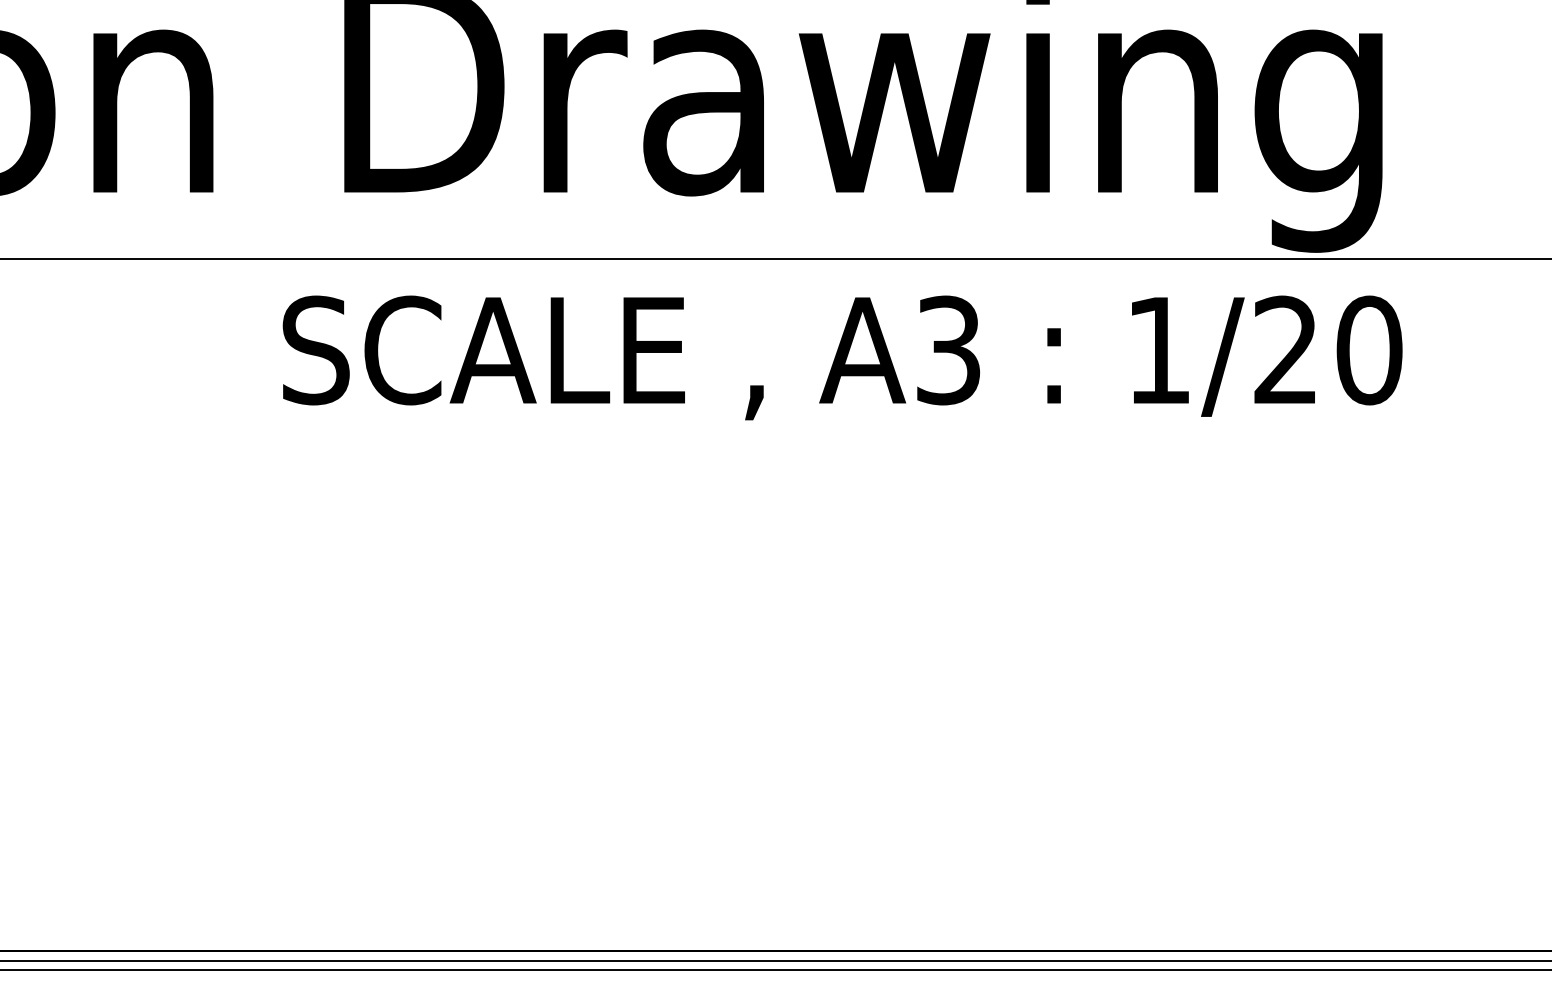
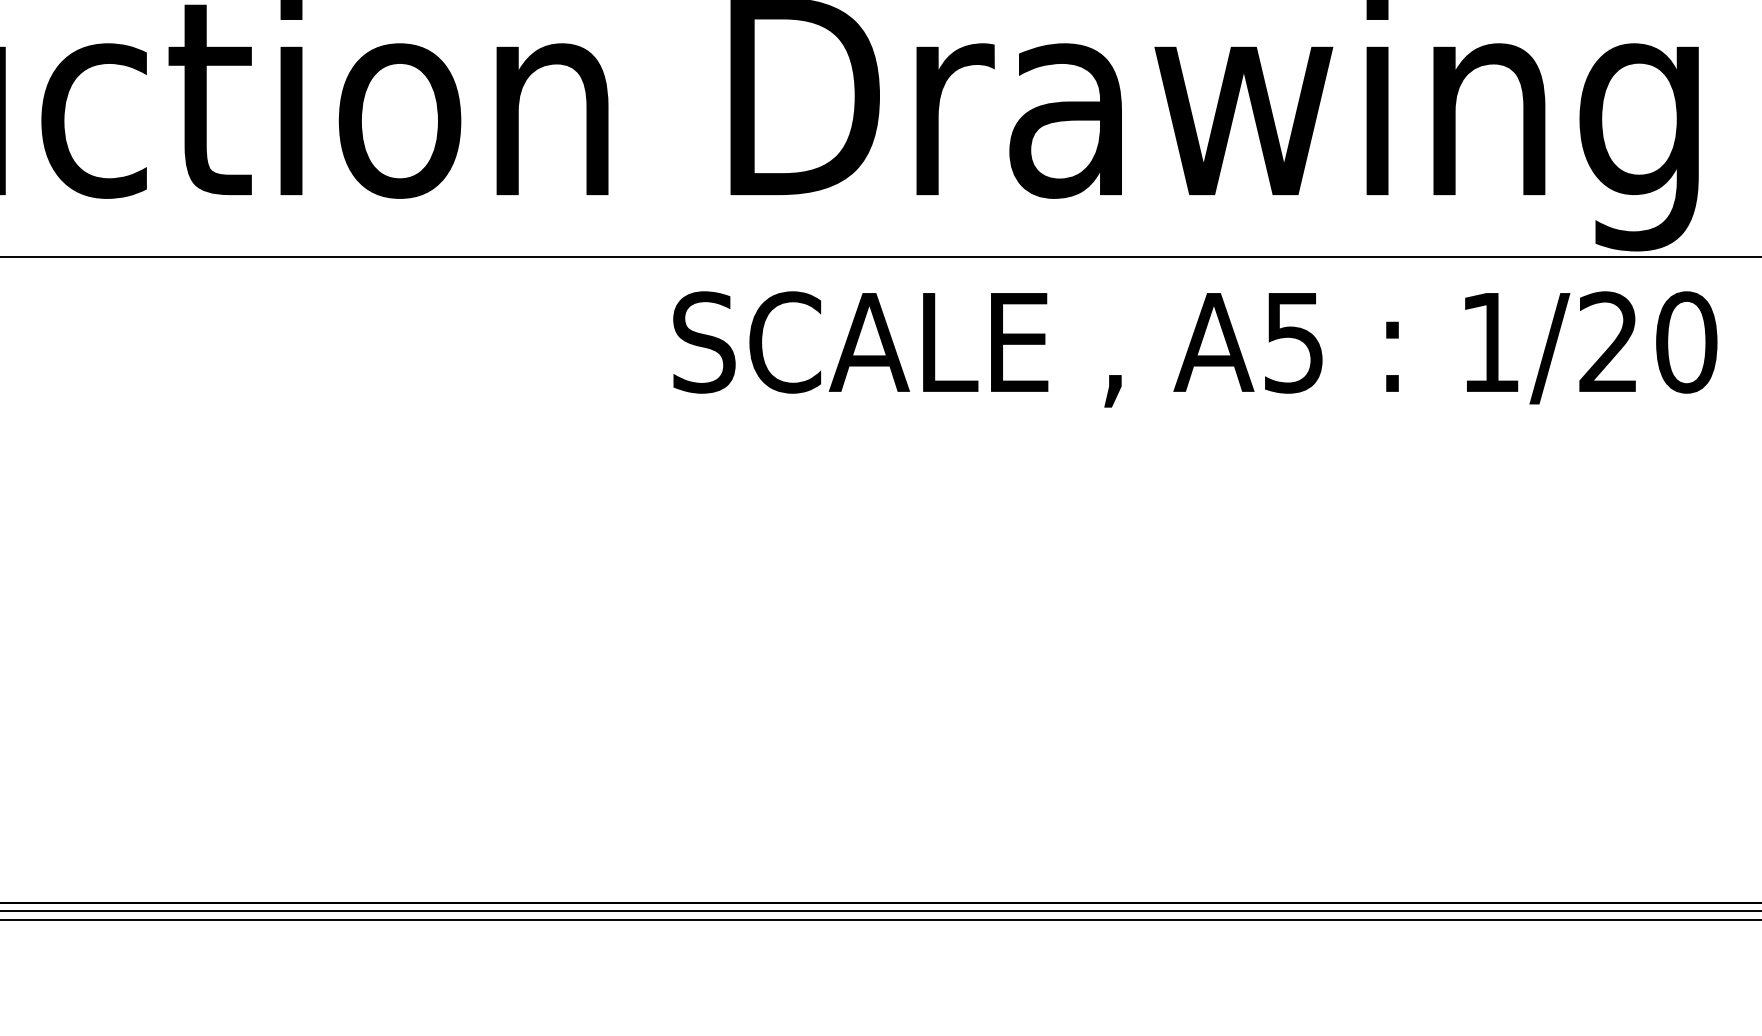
text: (949, 350) -> (1294, 342), A3 -> A5

